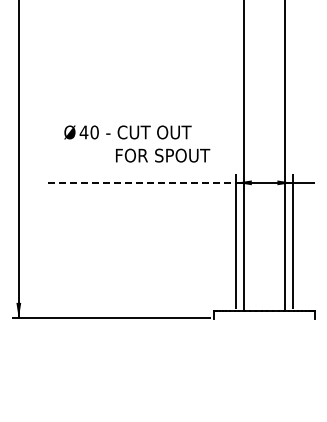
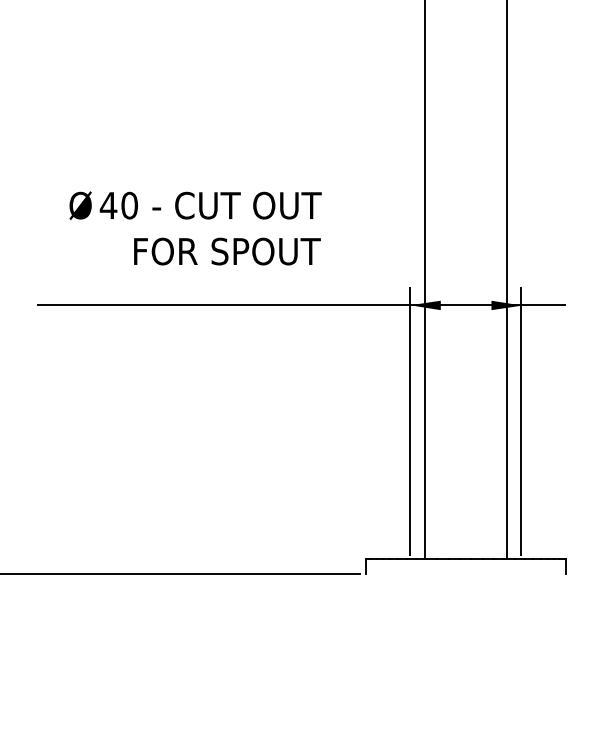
text: (163, 155) -> (228, 251), moved
line: (142, 182) -> (224, 304), dashed -> solid

